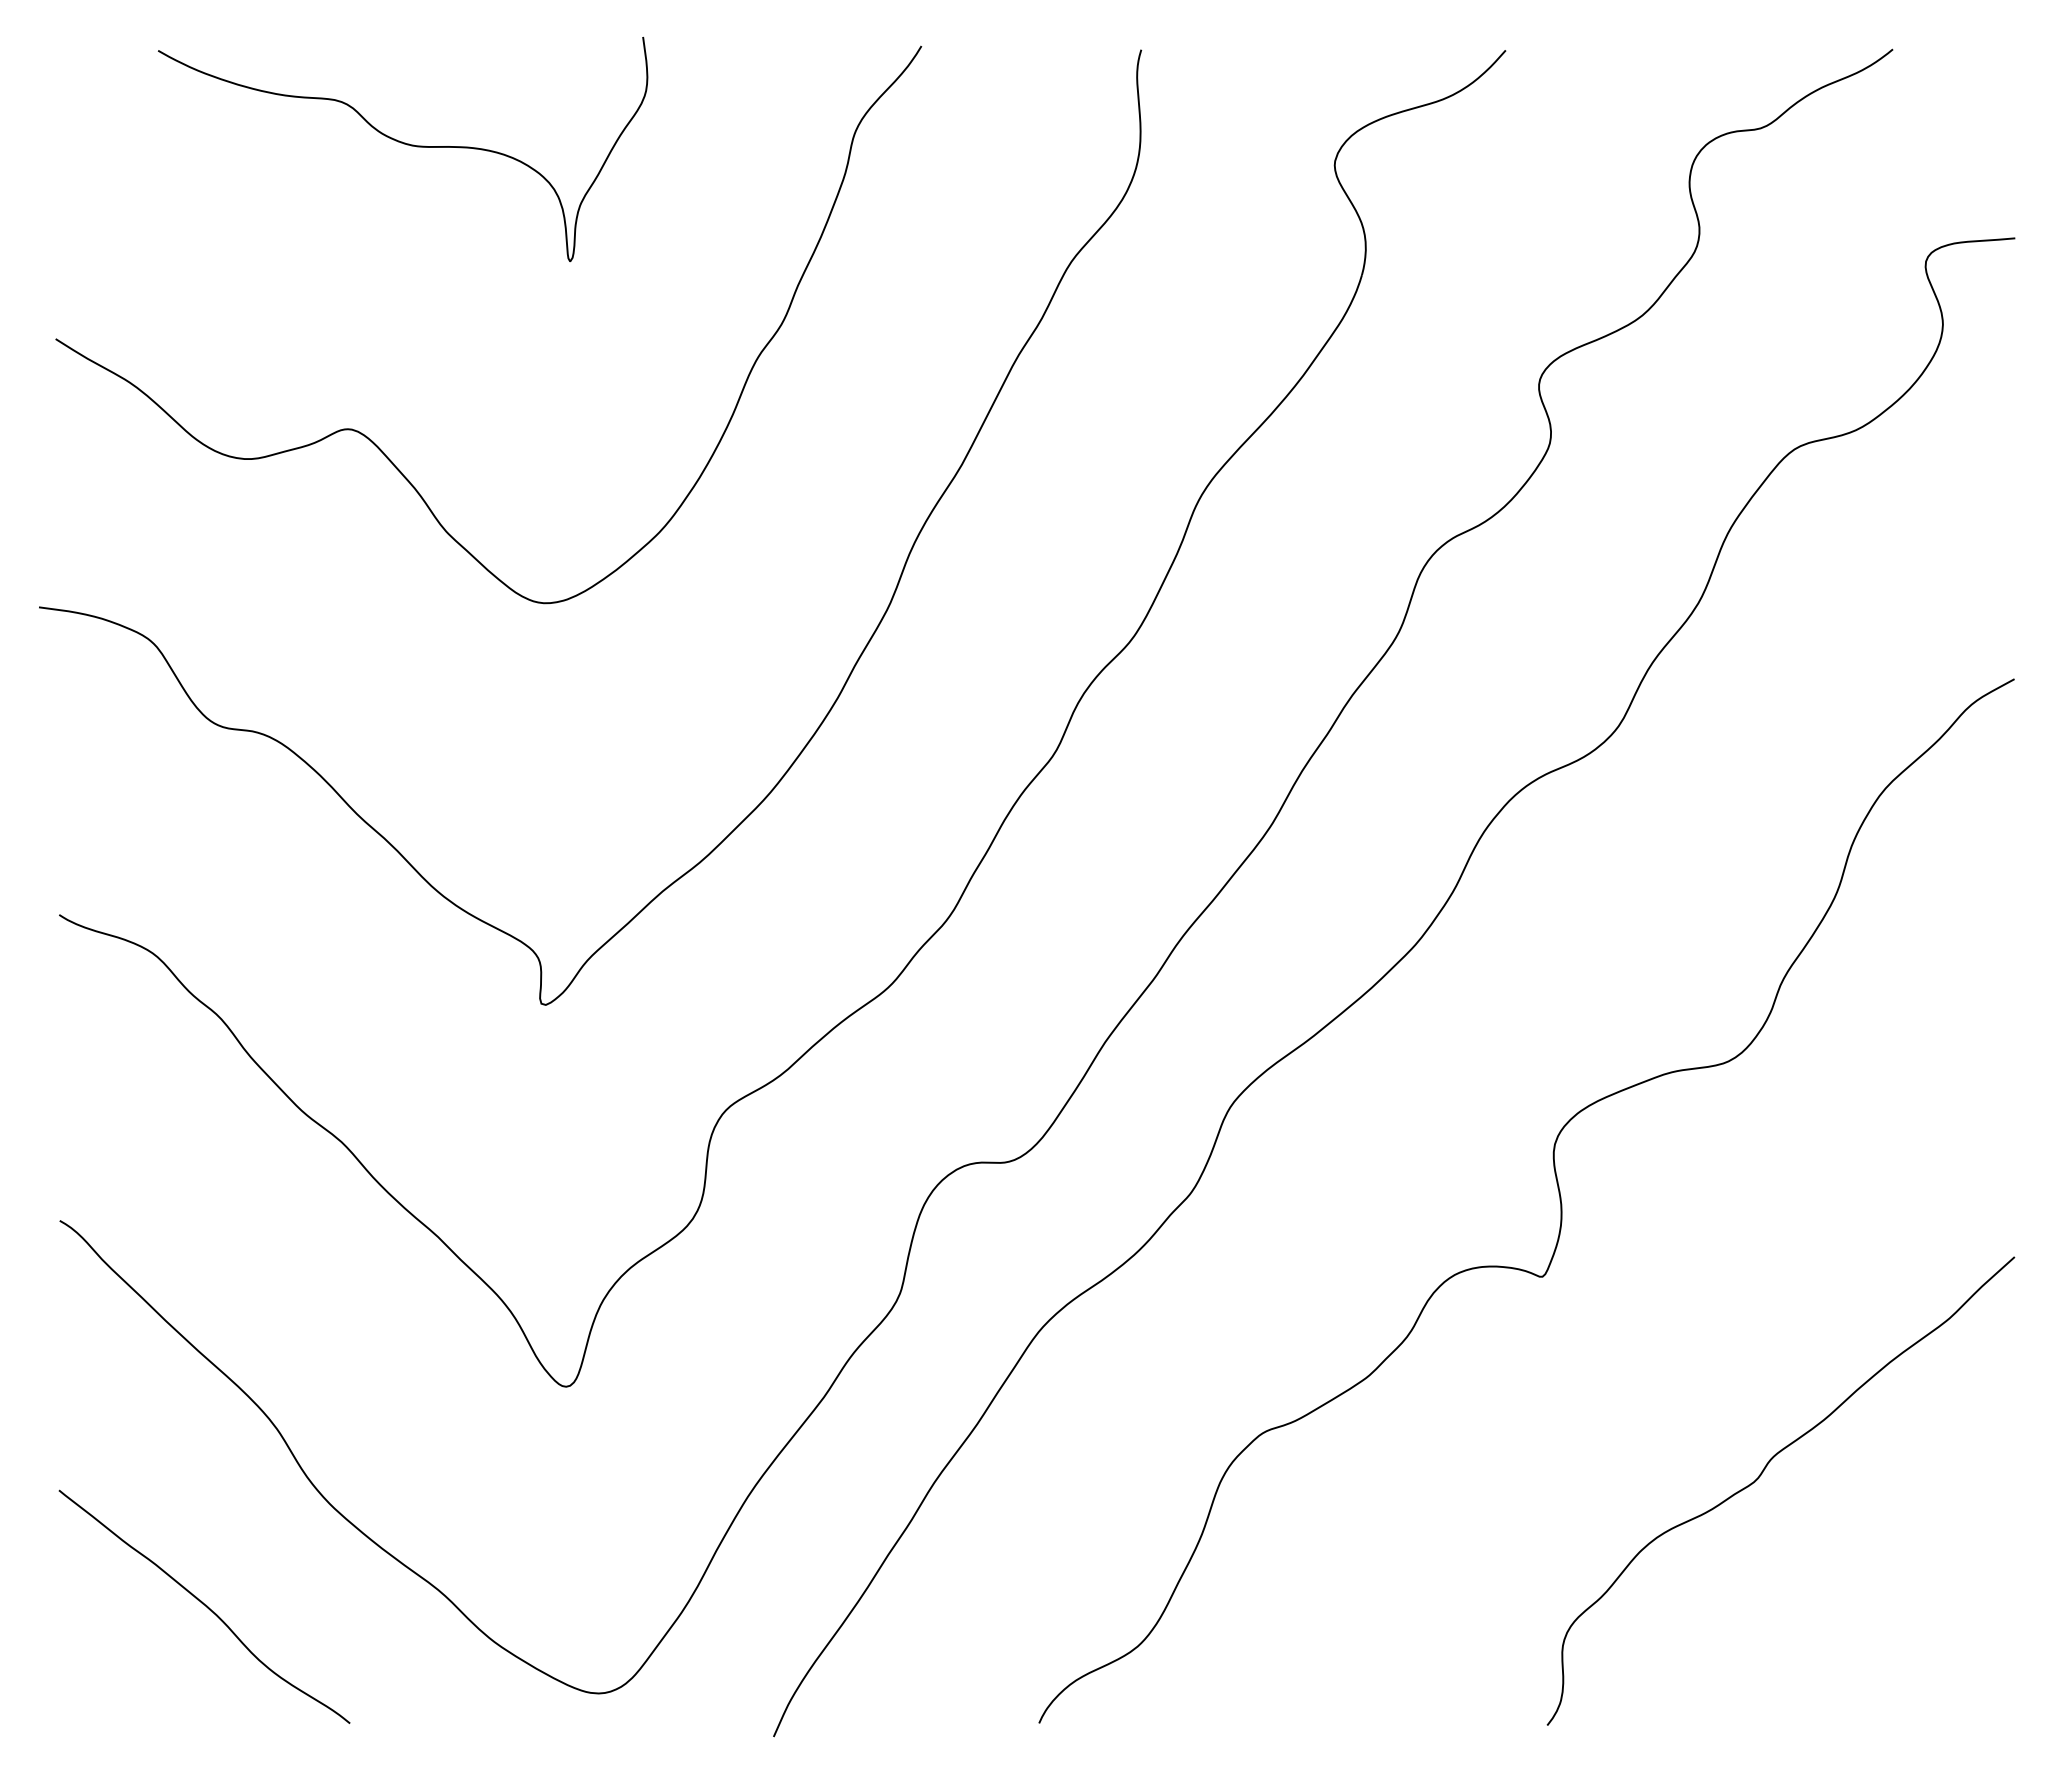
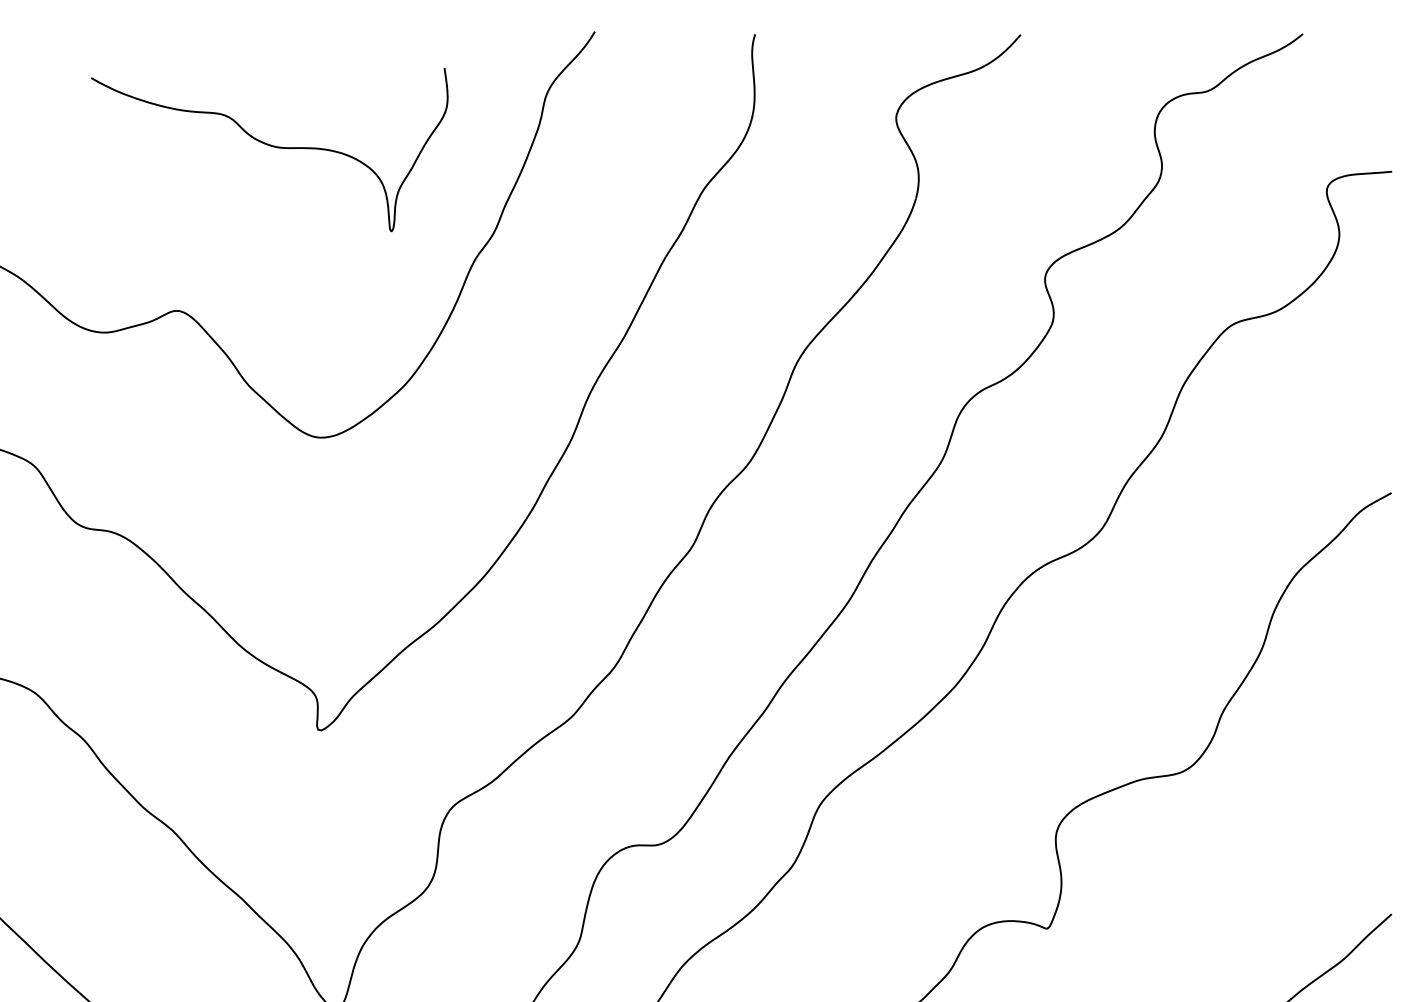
curve: (403, 144) -> (269, 146), moved

